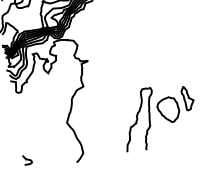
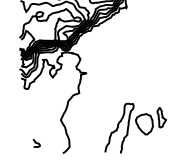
curve: (27, 159) -> (36, 142), moved

